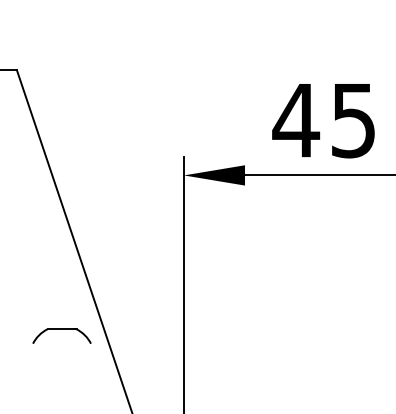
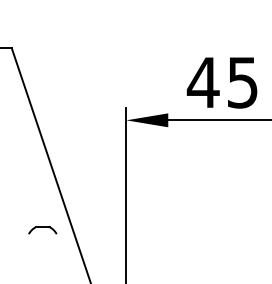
part: (61, 335) -> (42, 230), size x0.7

